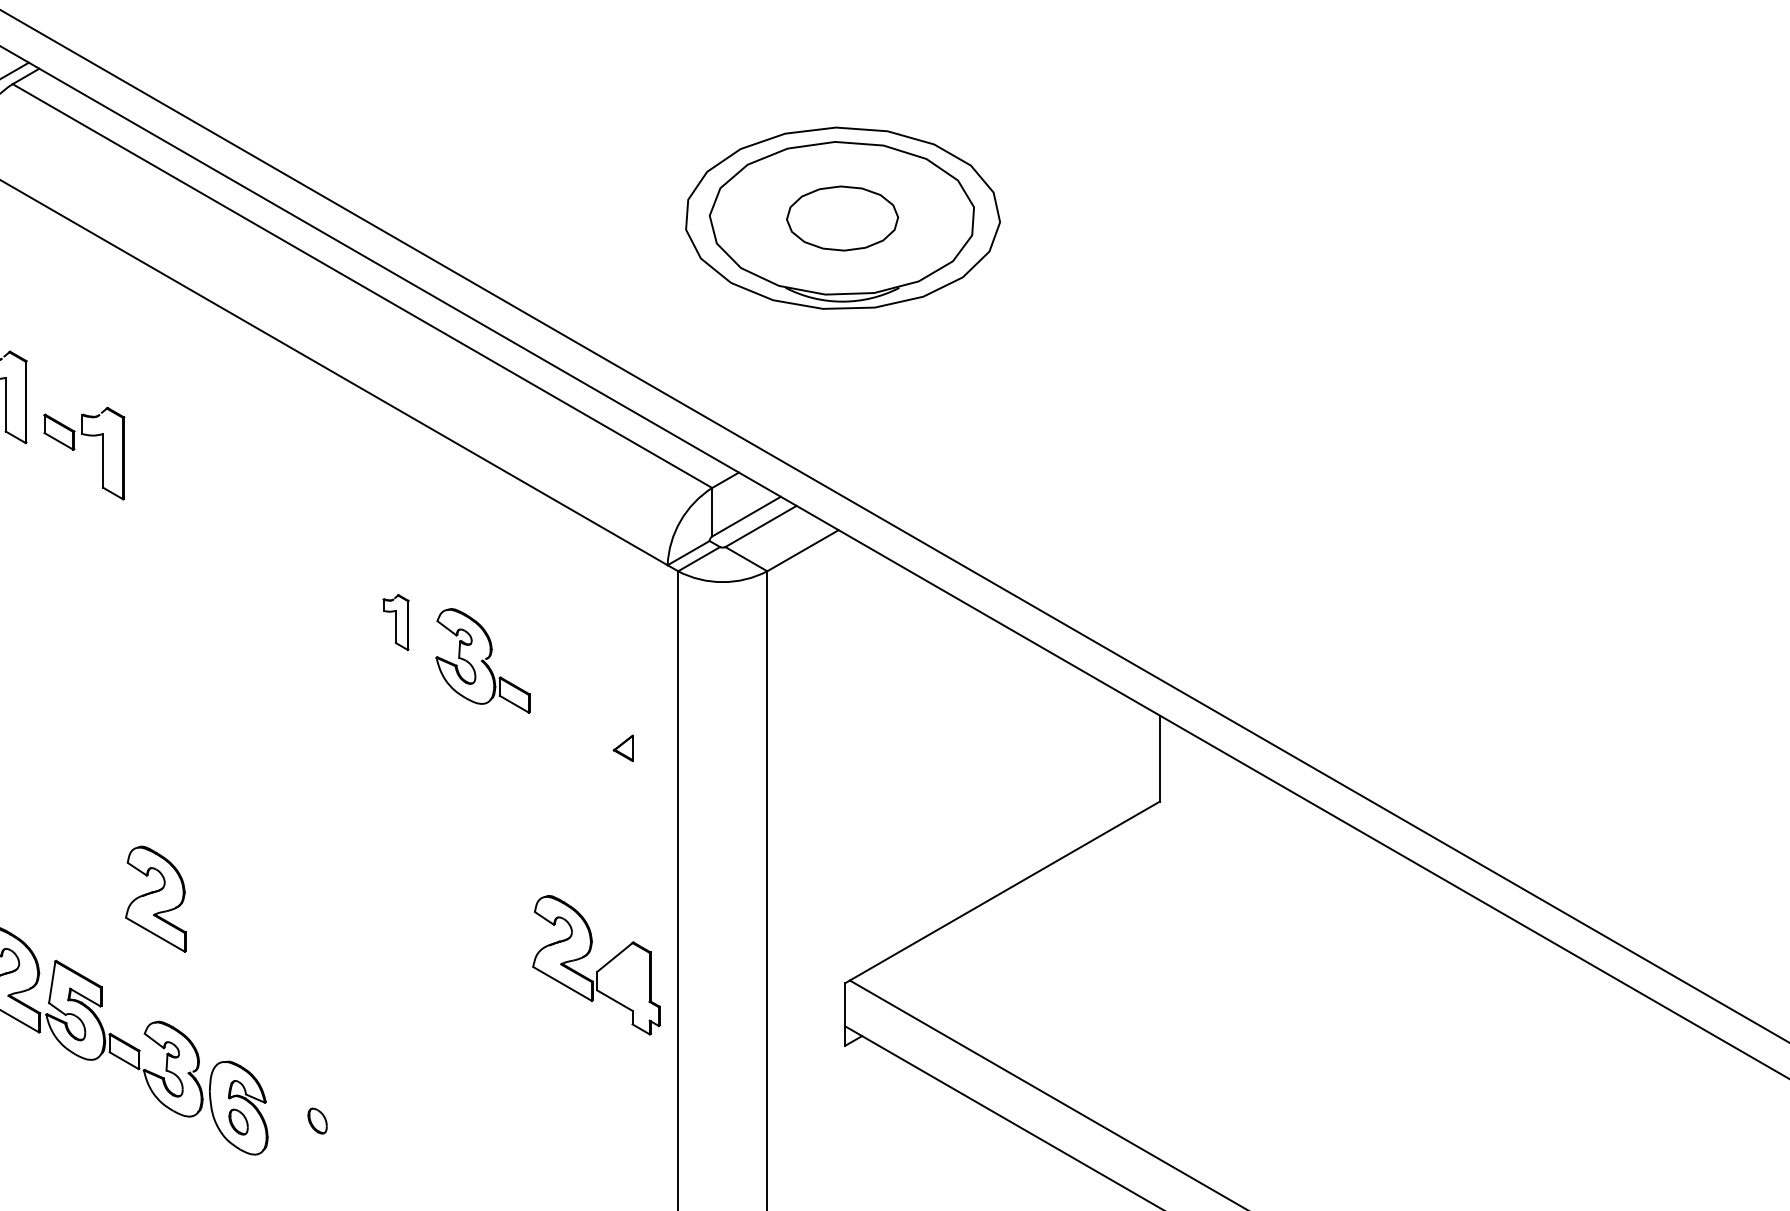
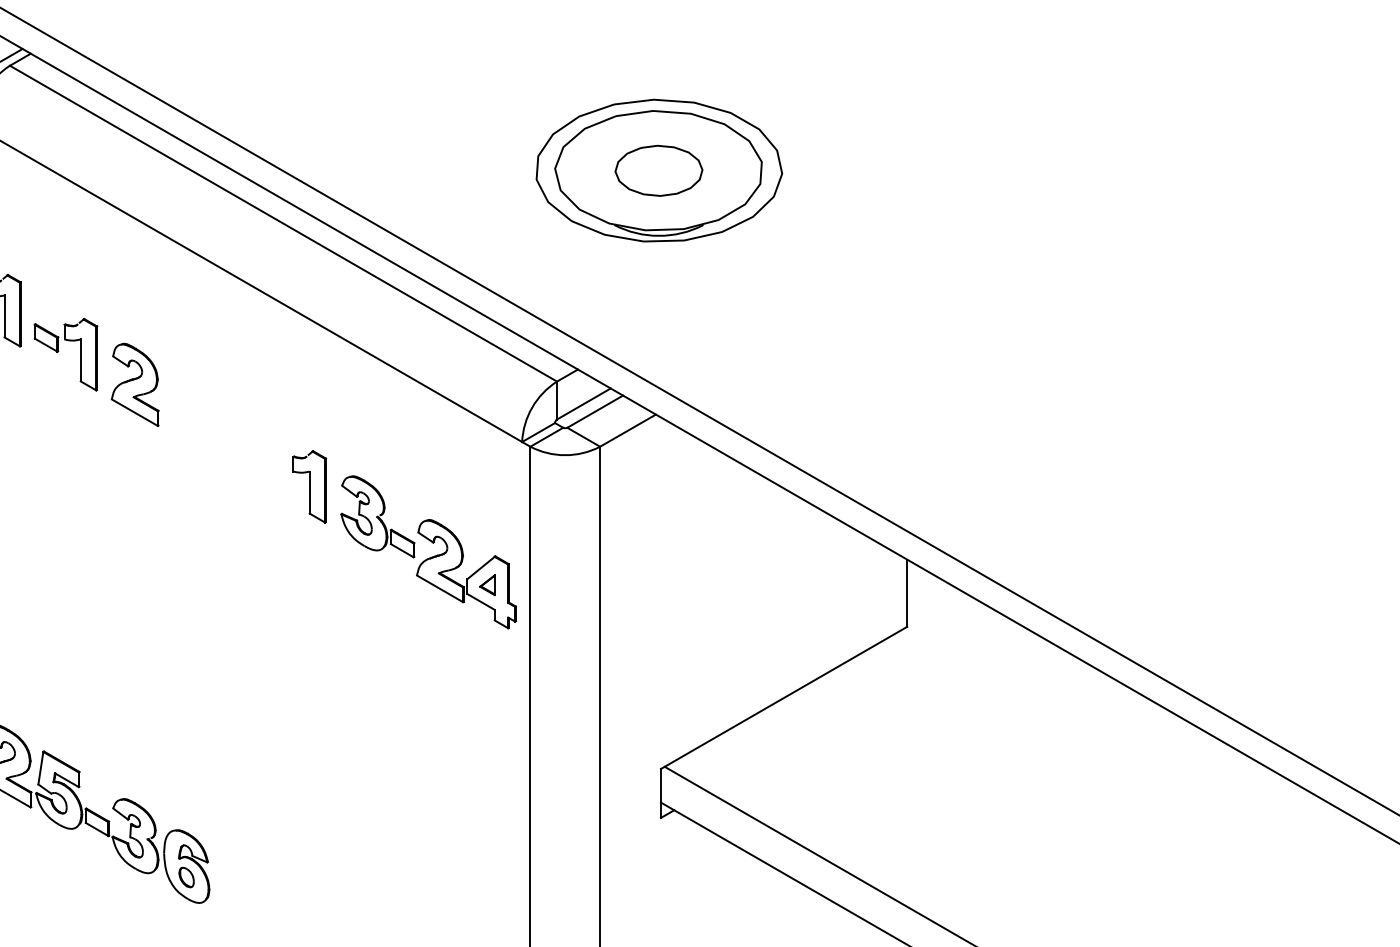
part: (395, 622) -> (309, 486), size x1.67
part: (155, 898) -> (134, 384), moved
part: (596, 965) -> (466, 574), moved
part: (317, 1120) -> (248, 876), removed

